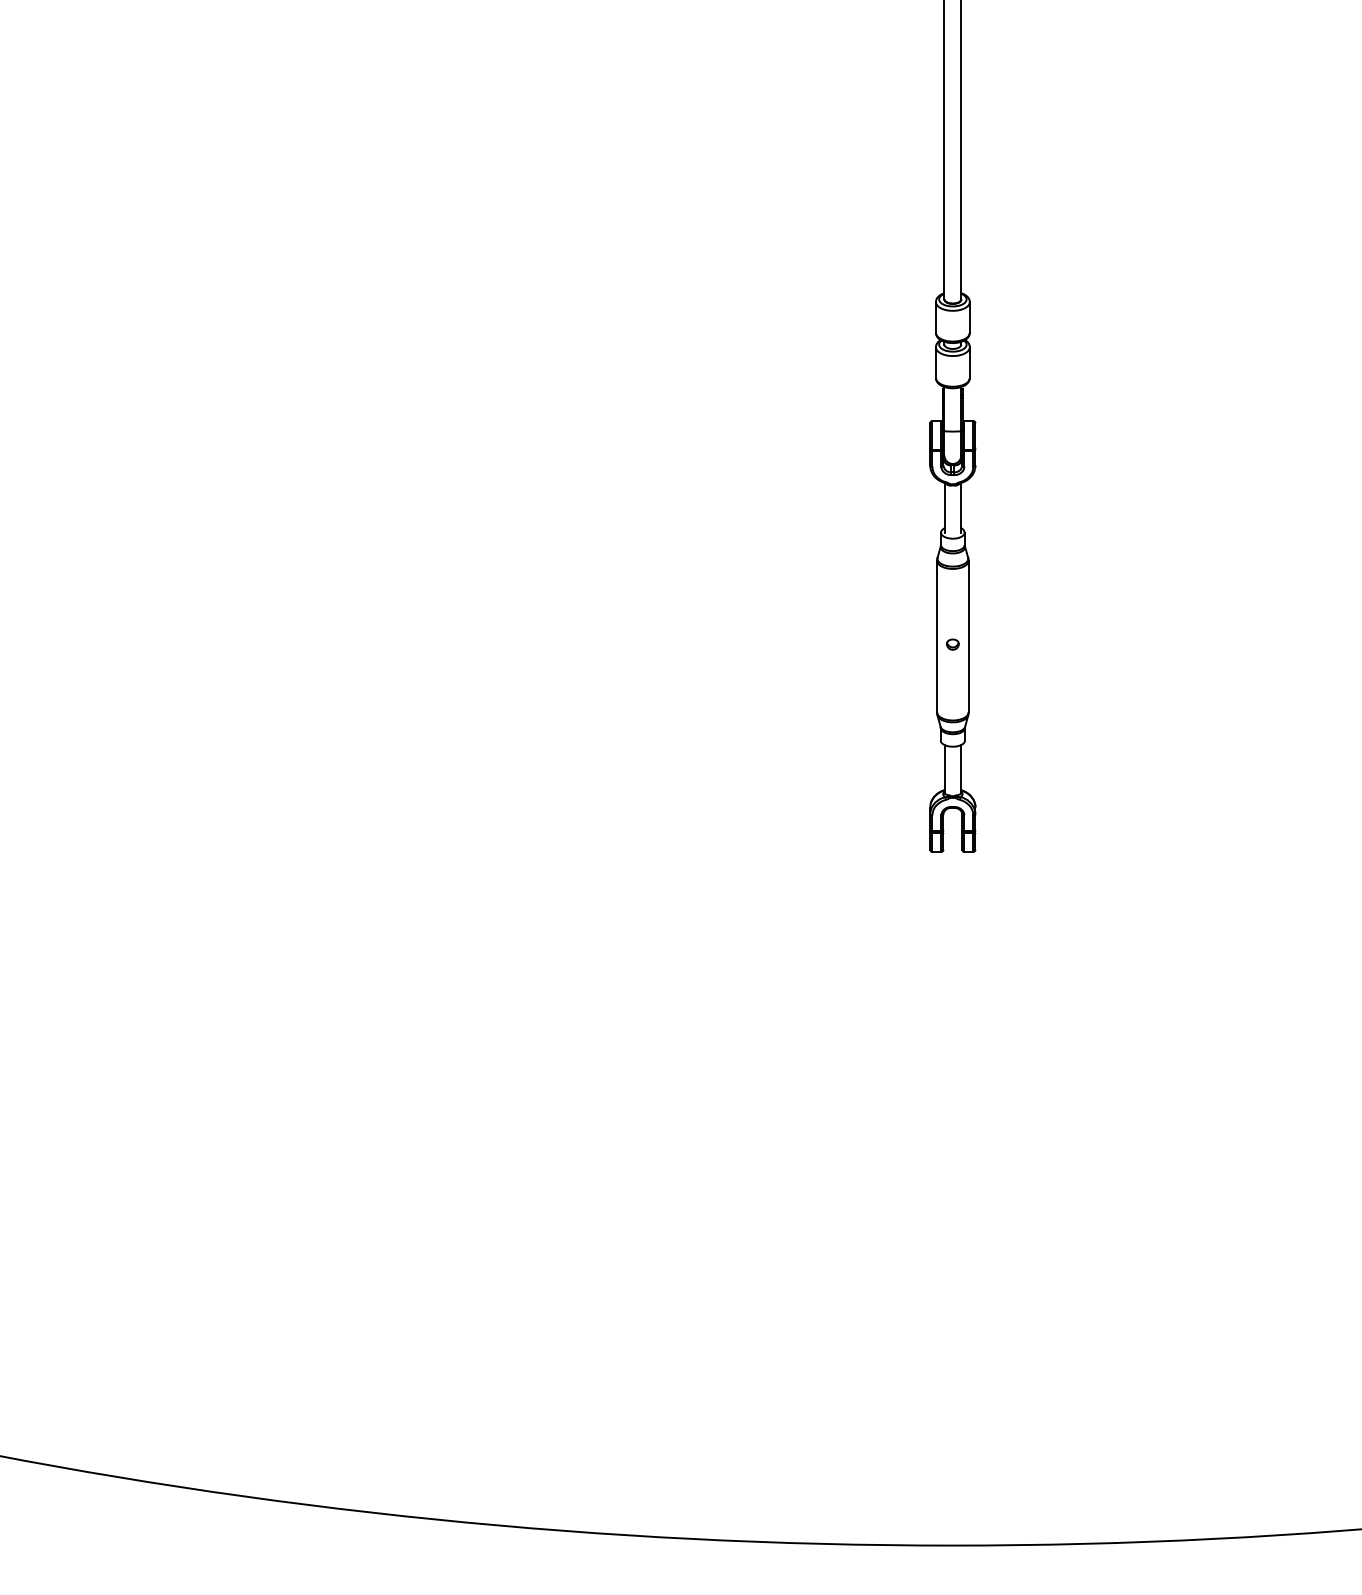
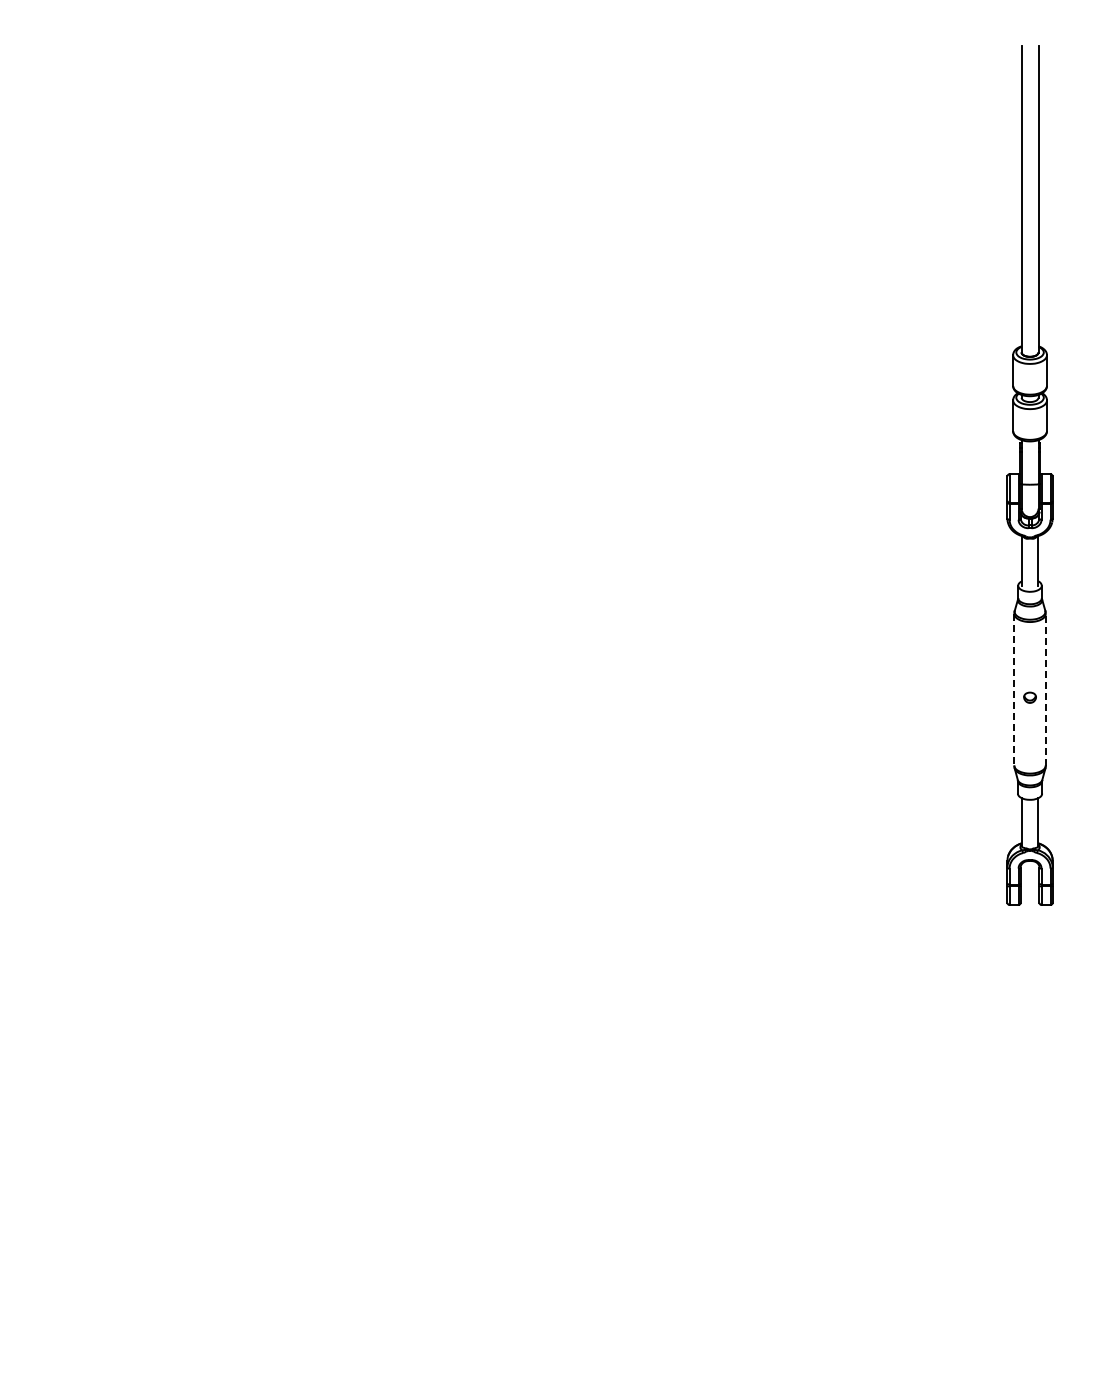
line: (937, 636) -> (1014, 689), solid -> dashed
line: (968, 636) -> (1045, 689), solid -> dashed

